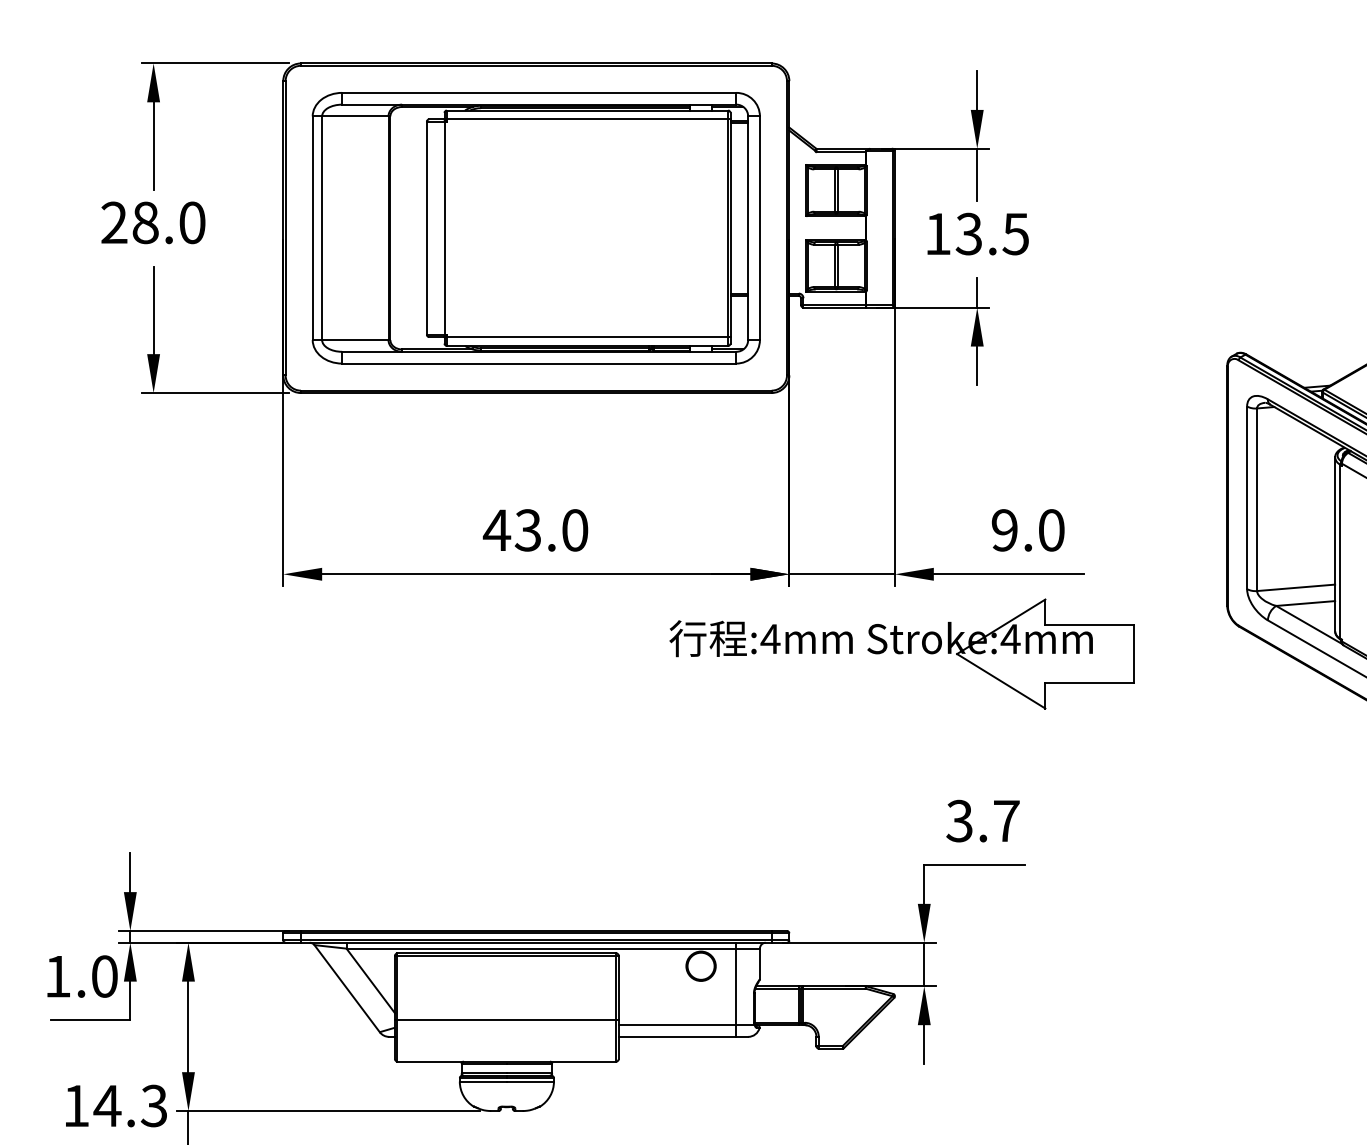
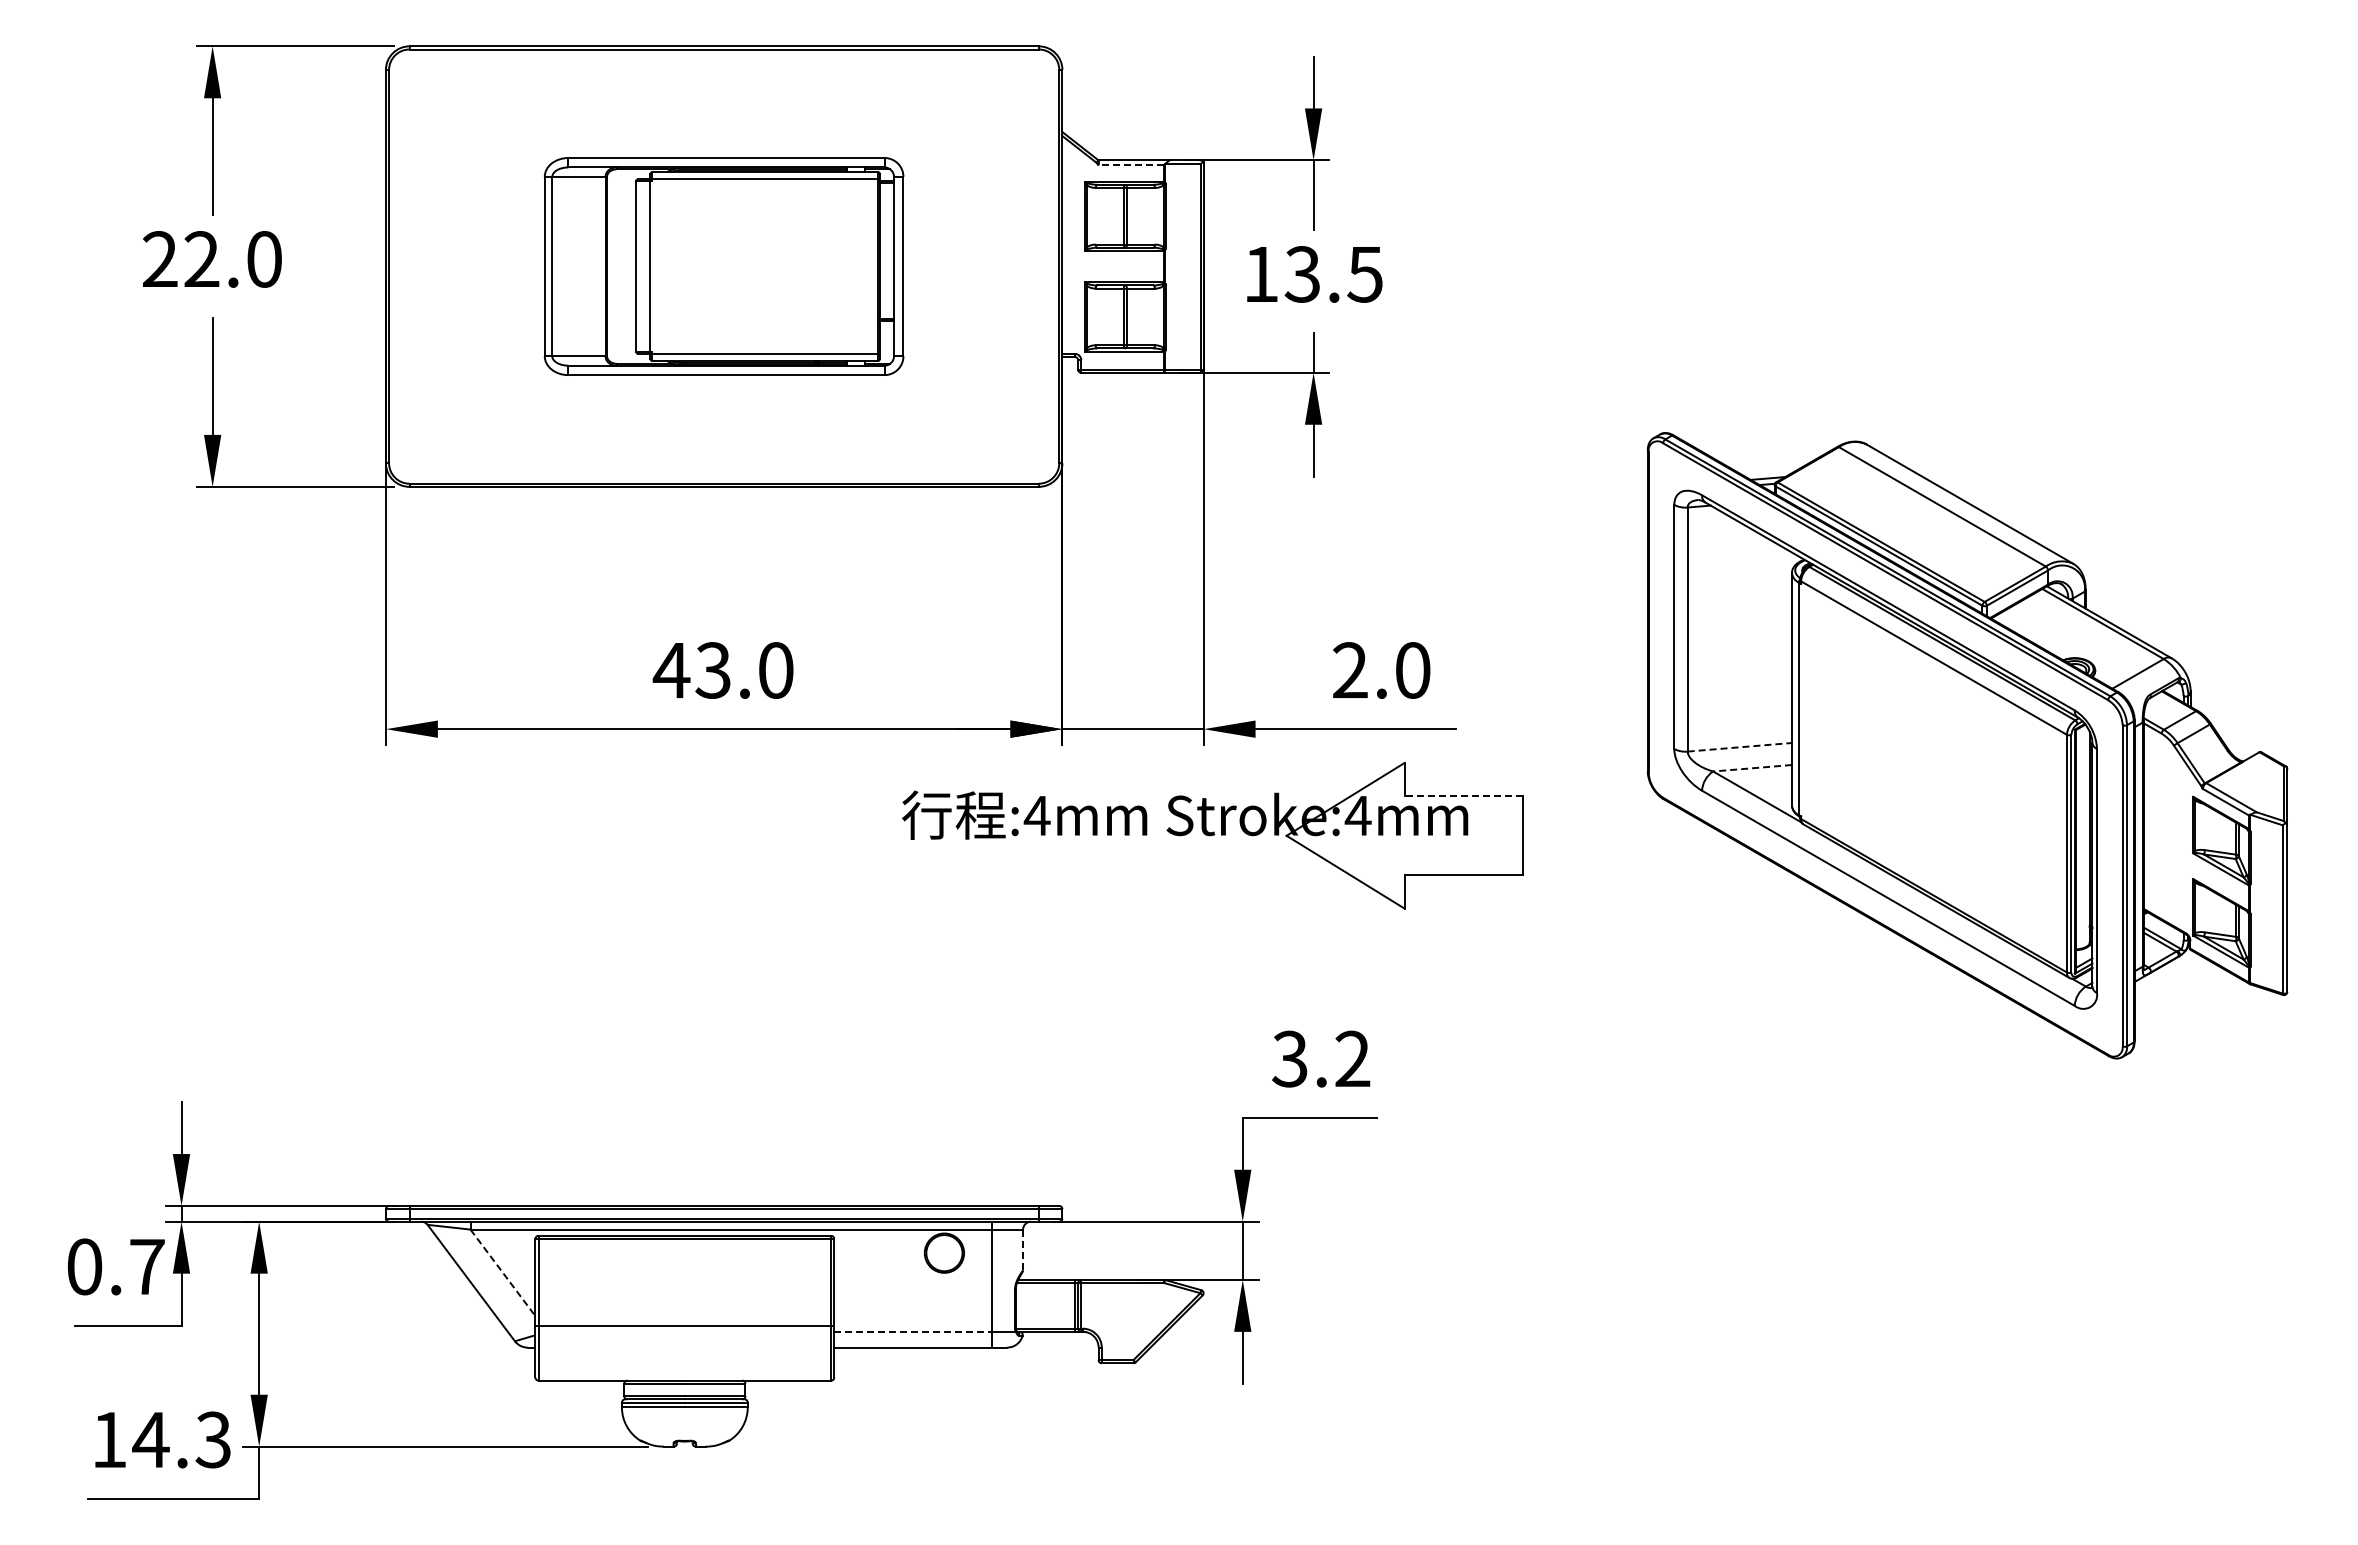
line: (841, 152) -> (1131, 165), solid -> dashed
text: (145, 222) -> (201, 259), 28.0 -> 22.0
part: (535, 228) -> (723, 266), size x0.6
text: (1004, 530) -> (1350, 670), 9.0 -> 2.0
line: (1296, 587) -> (1740, 747), solid -> dashed
line: (1305, 603) -> (1752, 768), solid -> dashed
line: (1089, 624) -> (1463, 796), solid -> dashed
text: (1006, 820) -> (1352, 1058), 3.7 -> 3.2
line: (760, 964) -> (1023, 1250), solid -> dashed
text: (80, 976) -> (115, 1266), 1.0 -> 0.7
line: (371, 981) -> (503, 1273), solid -> dashed
line: (677, 1024) -> (912, 1331), solid -> dashed

